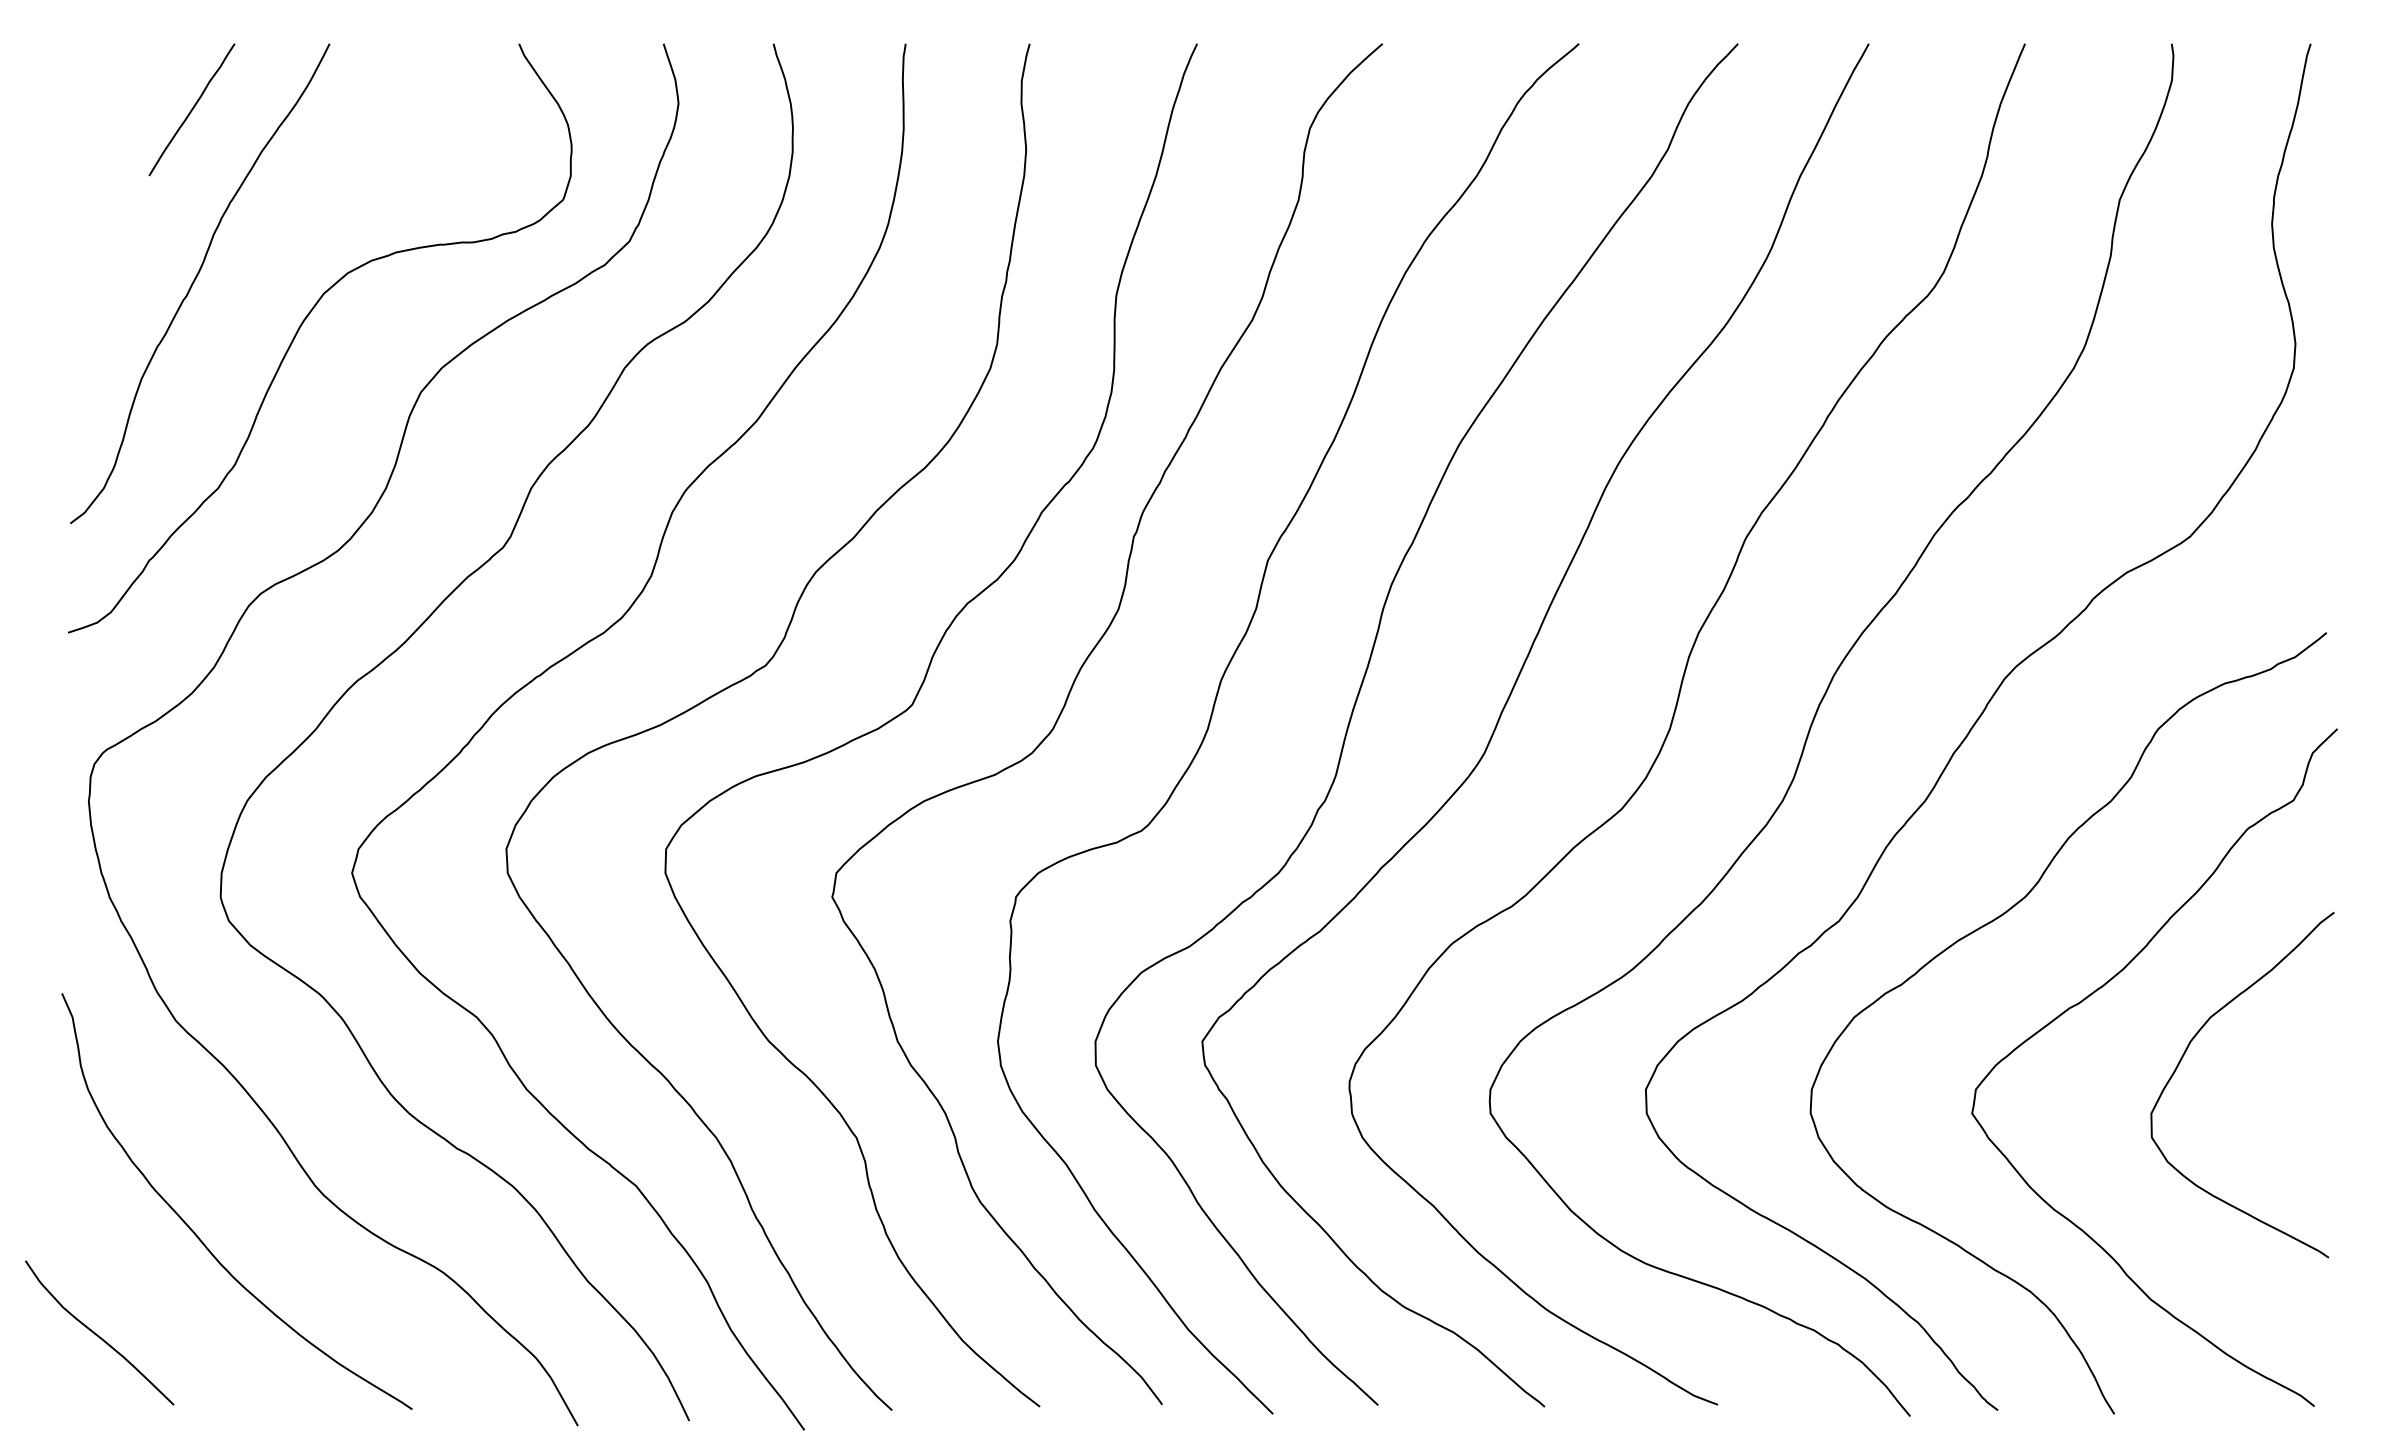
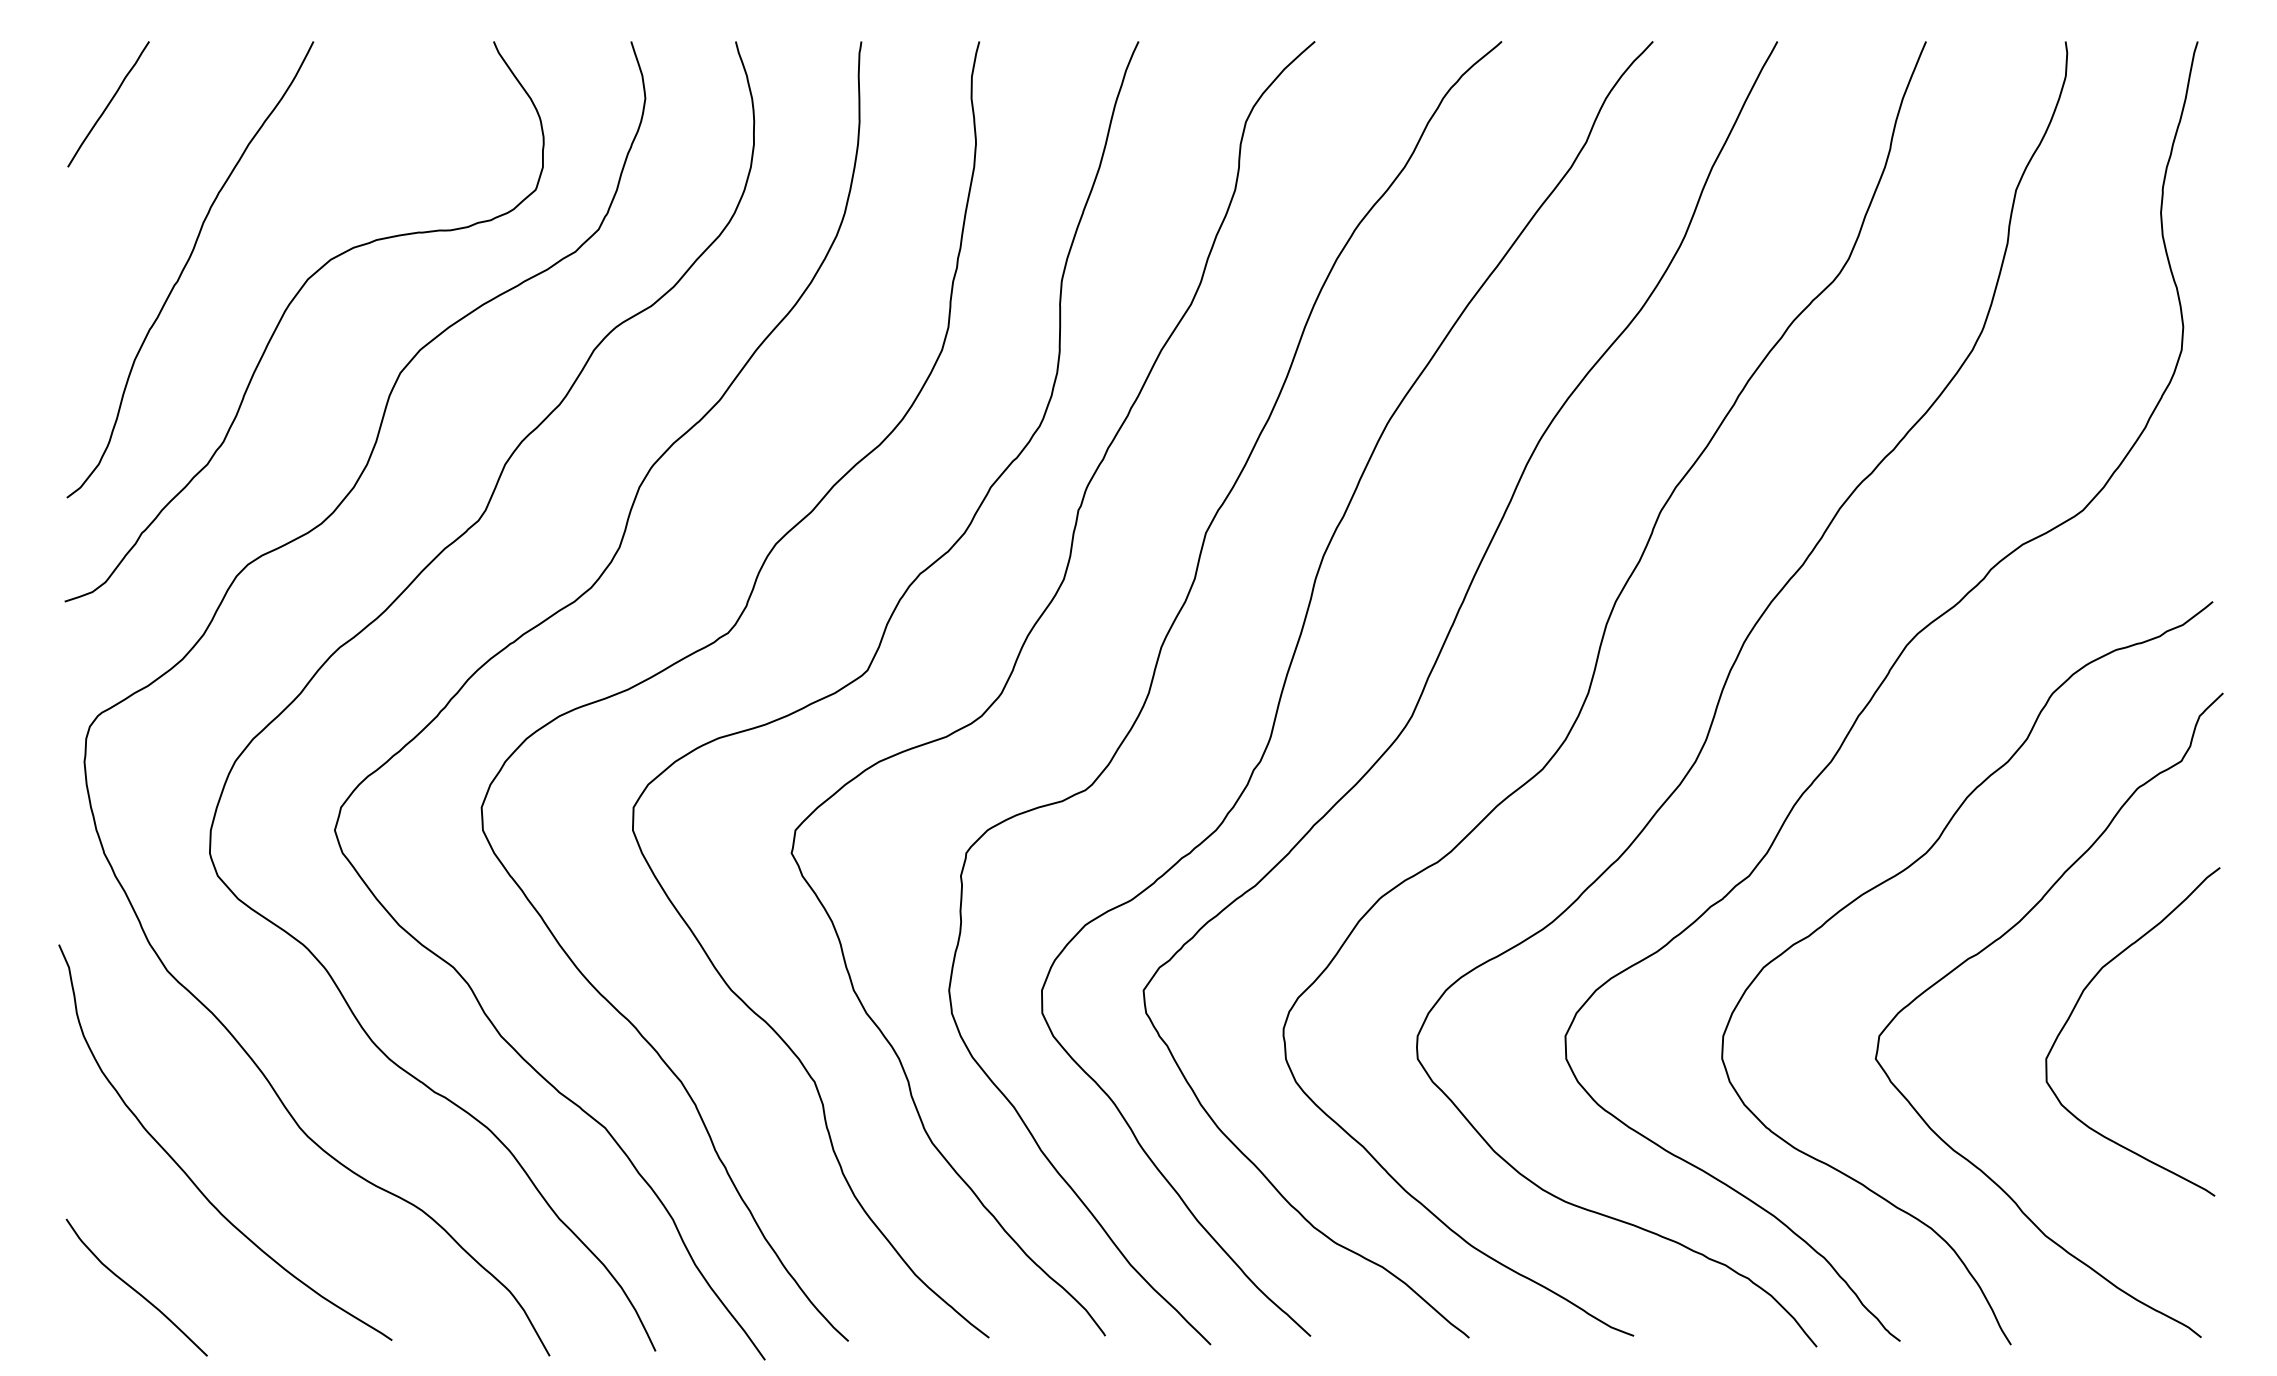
line: (191, 110) -> (108, 104), moved
curve: (97, 1333) -> (134, 1288), moved

